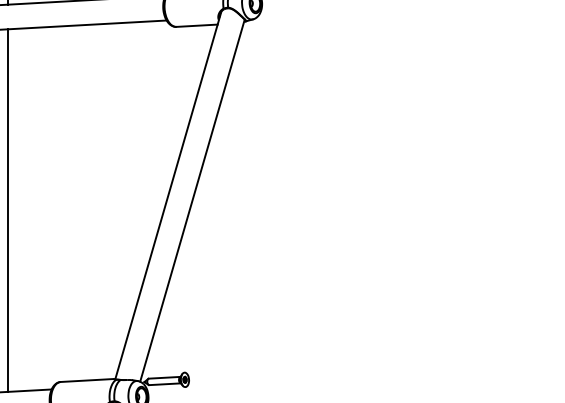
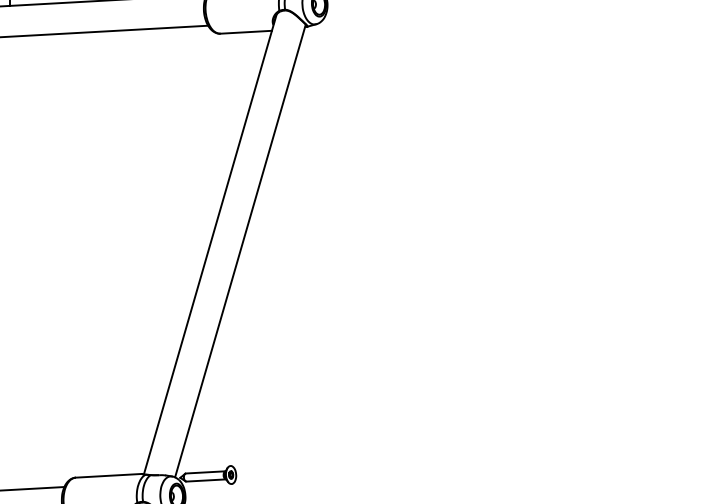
line: (8, 210) -> (10, 263), removed

